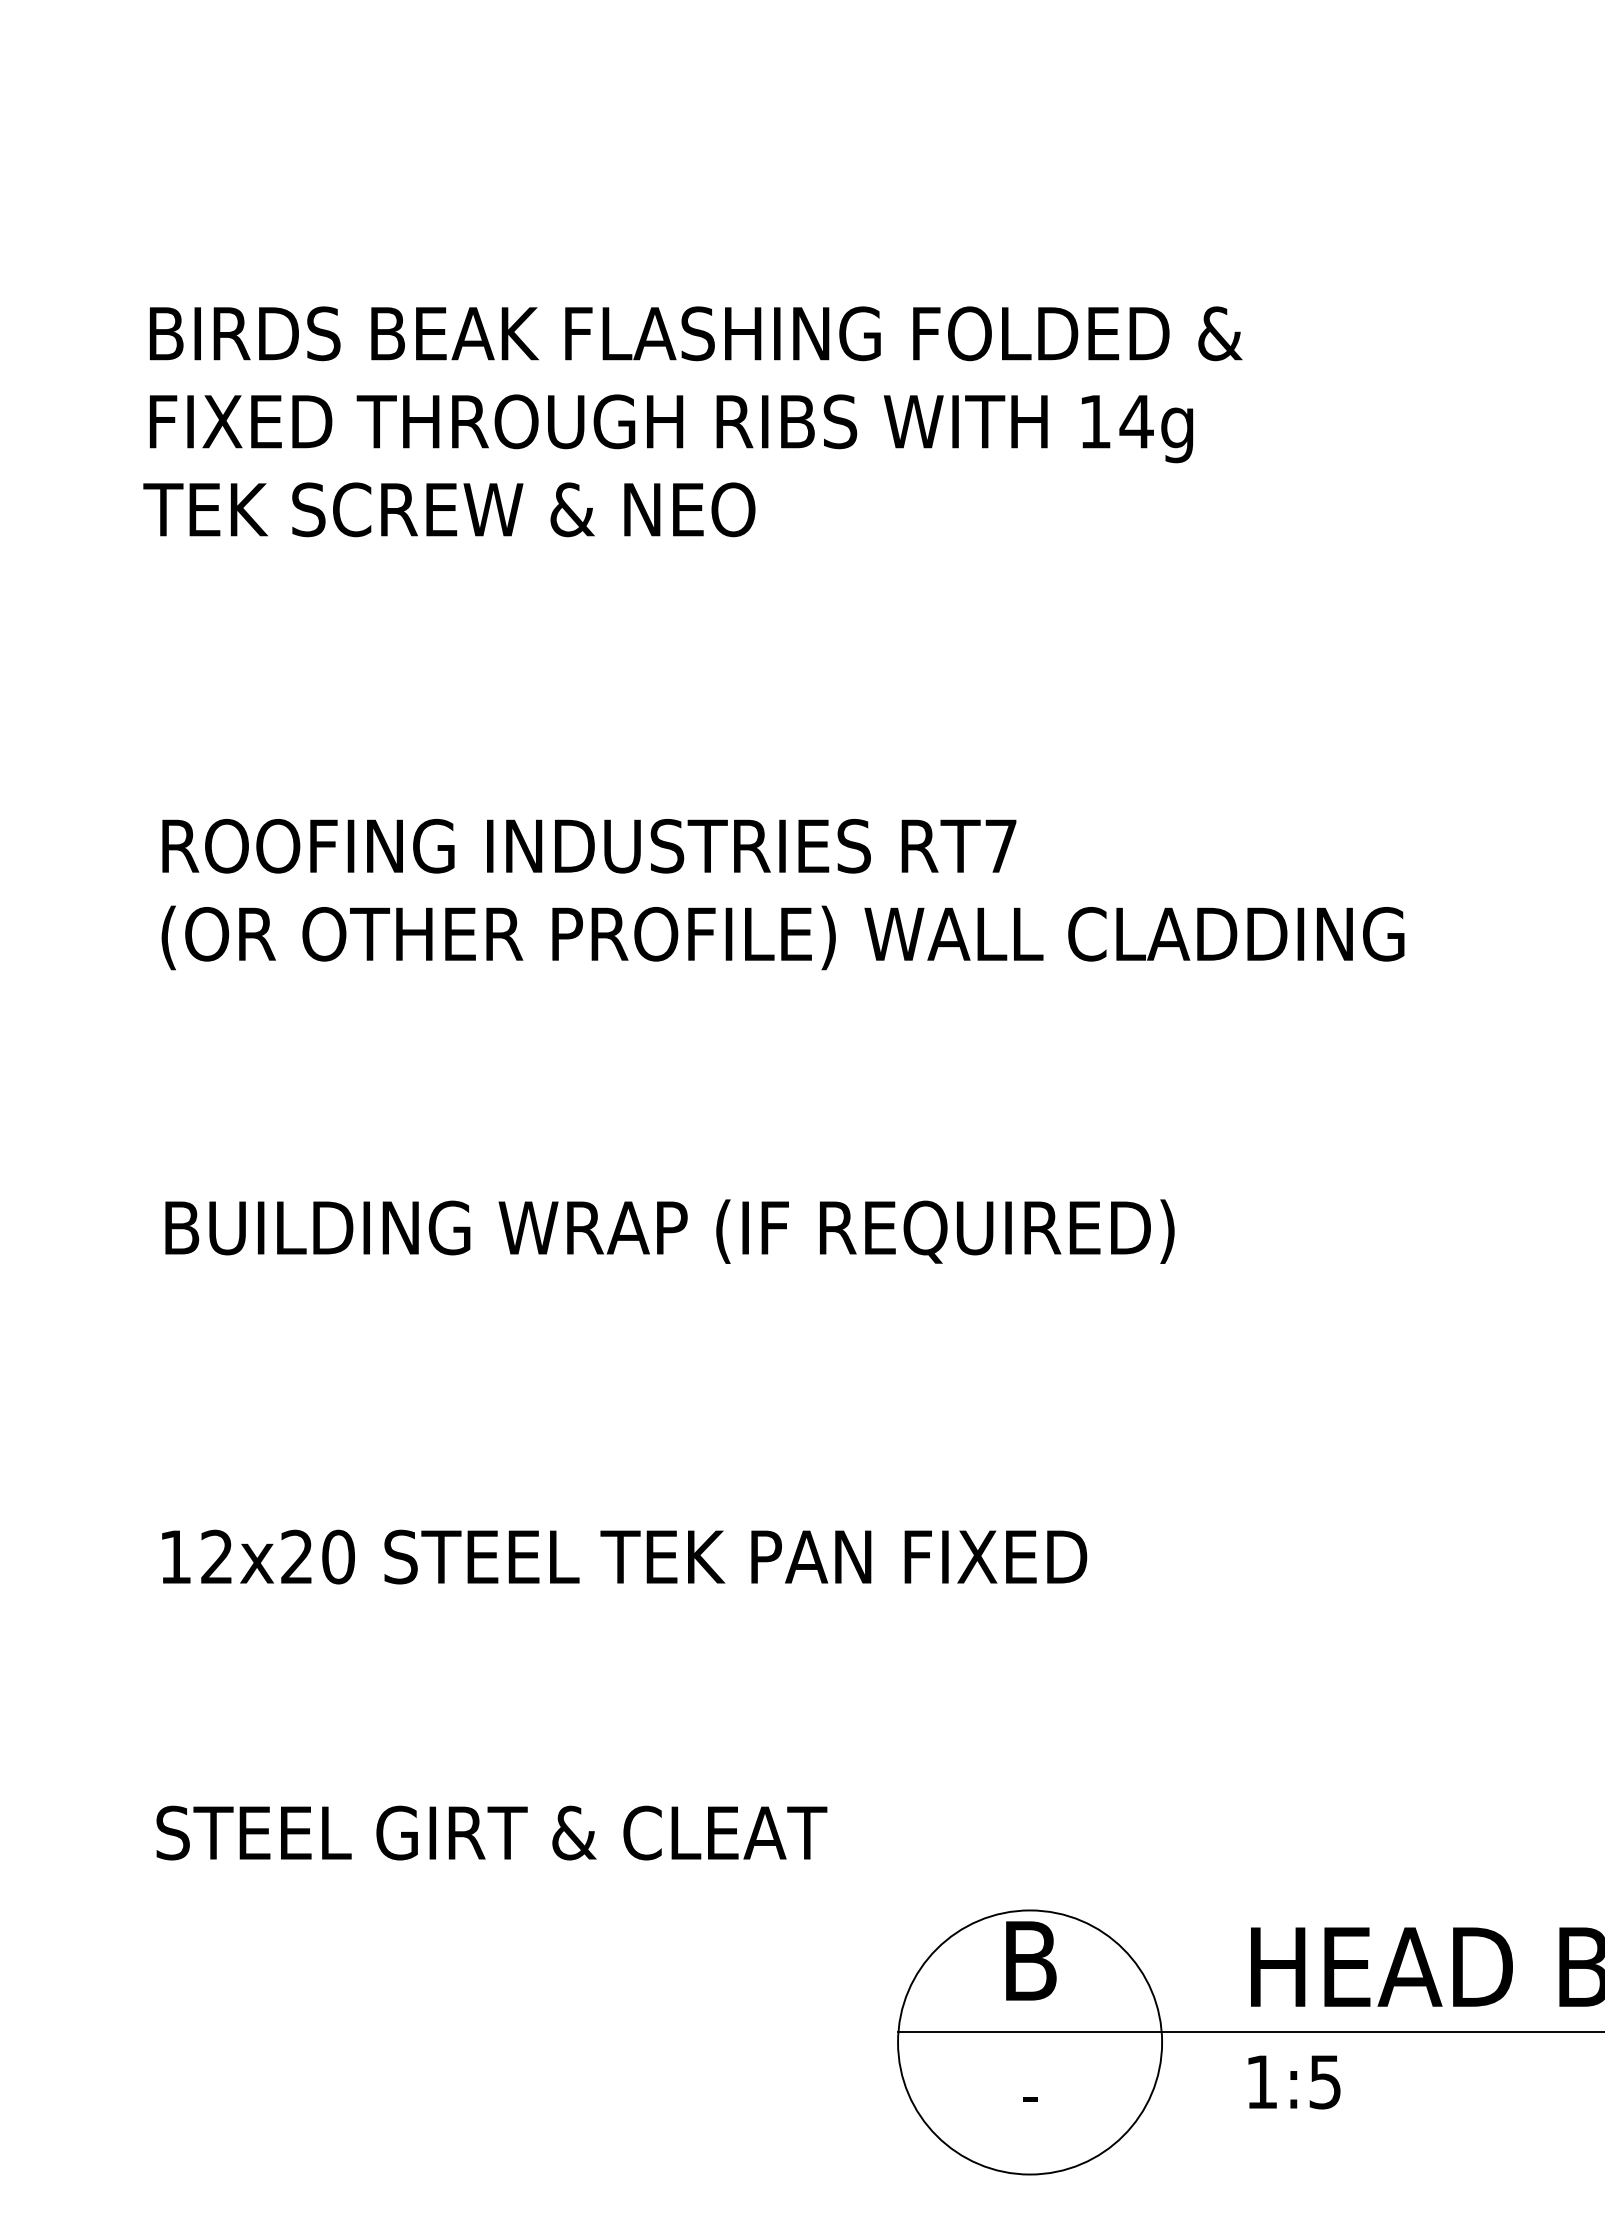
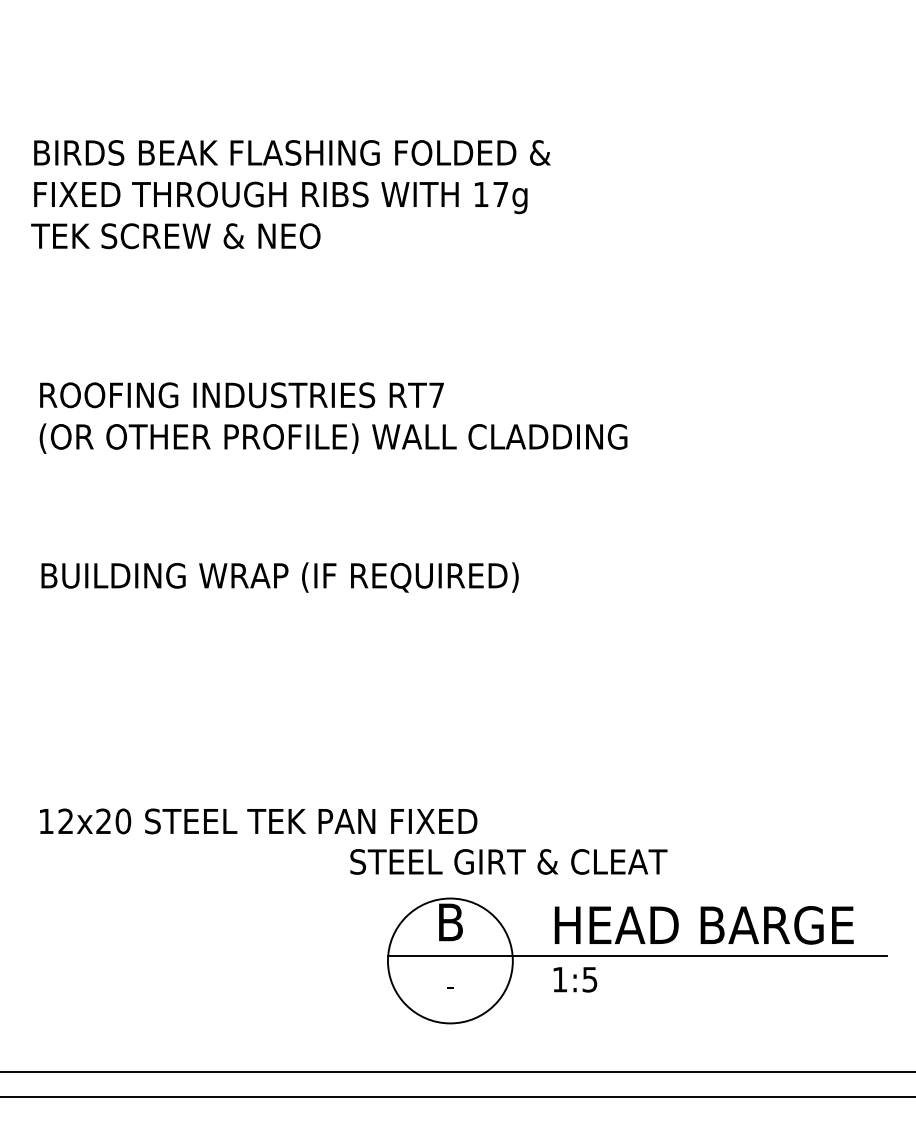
text: (1136, 421) -> (500, 194), 14g -> 17g
text: (624, 1557) -> (258, 821), moved
text: (491, 1832) -> (508, 861), moved

